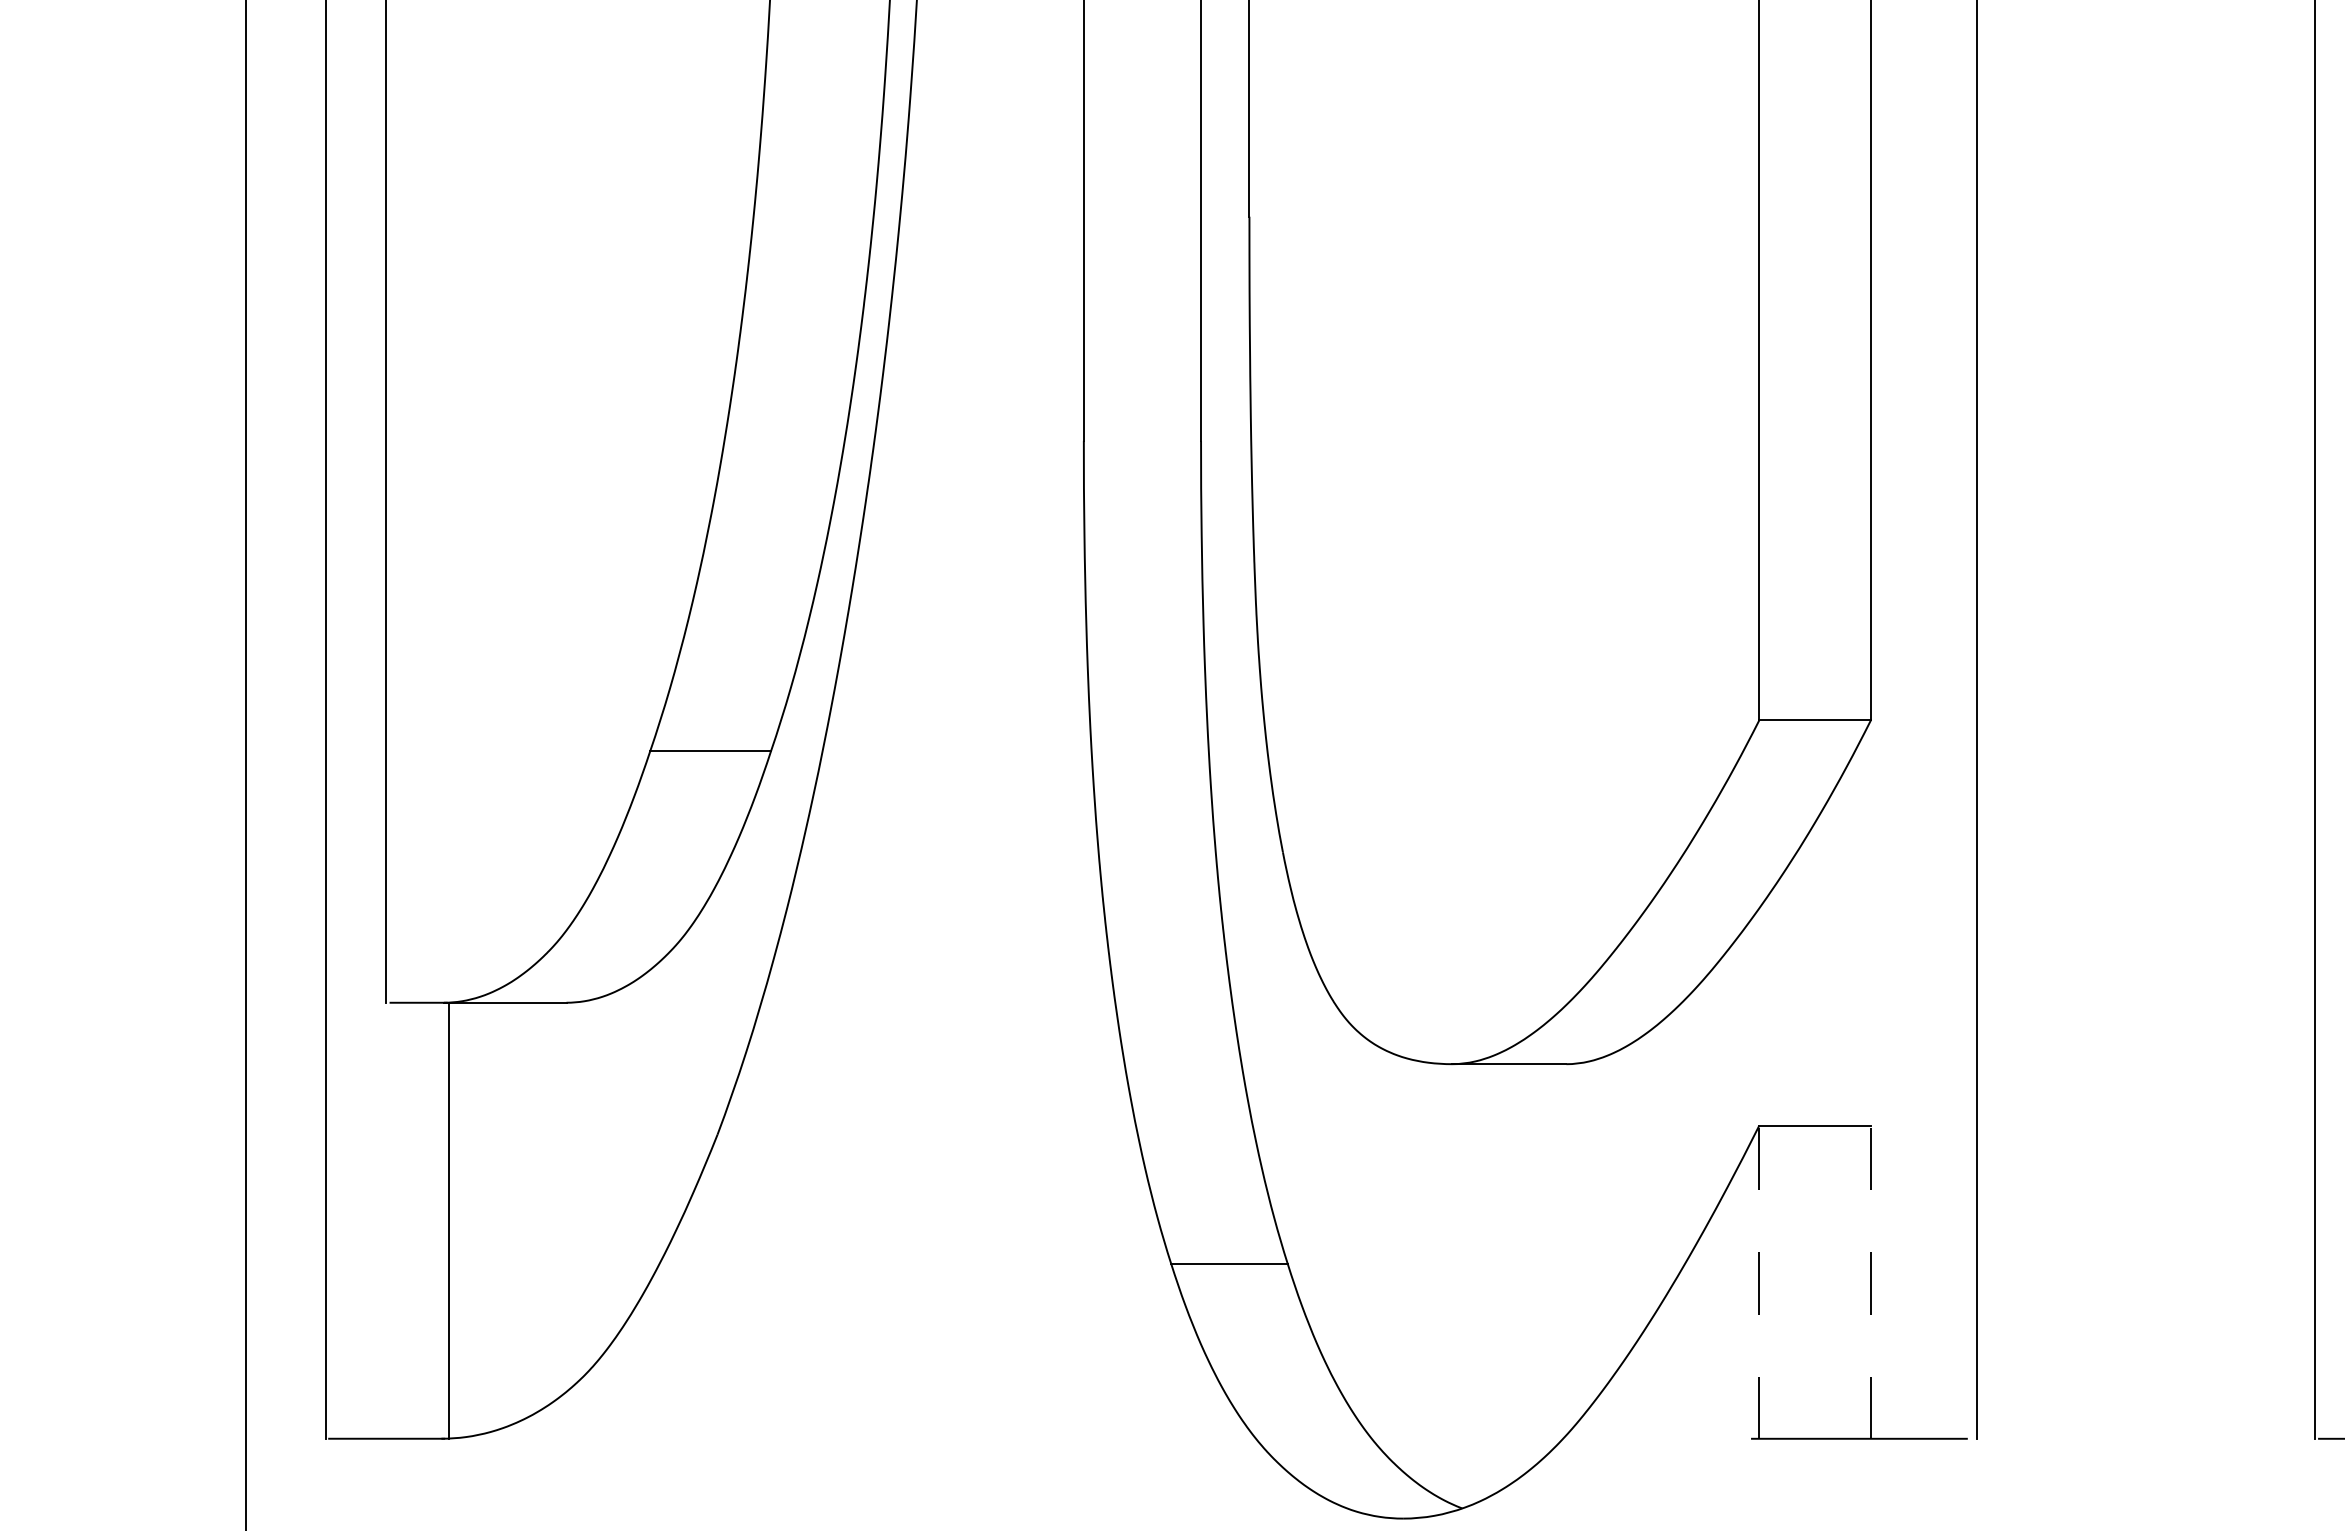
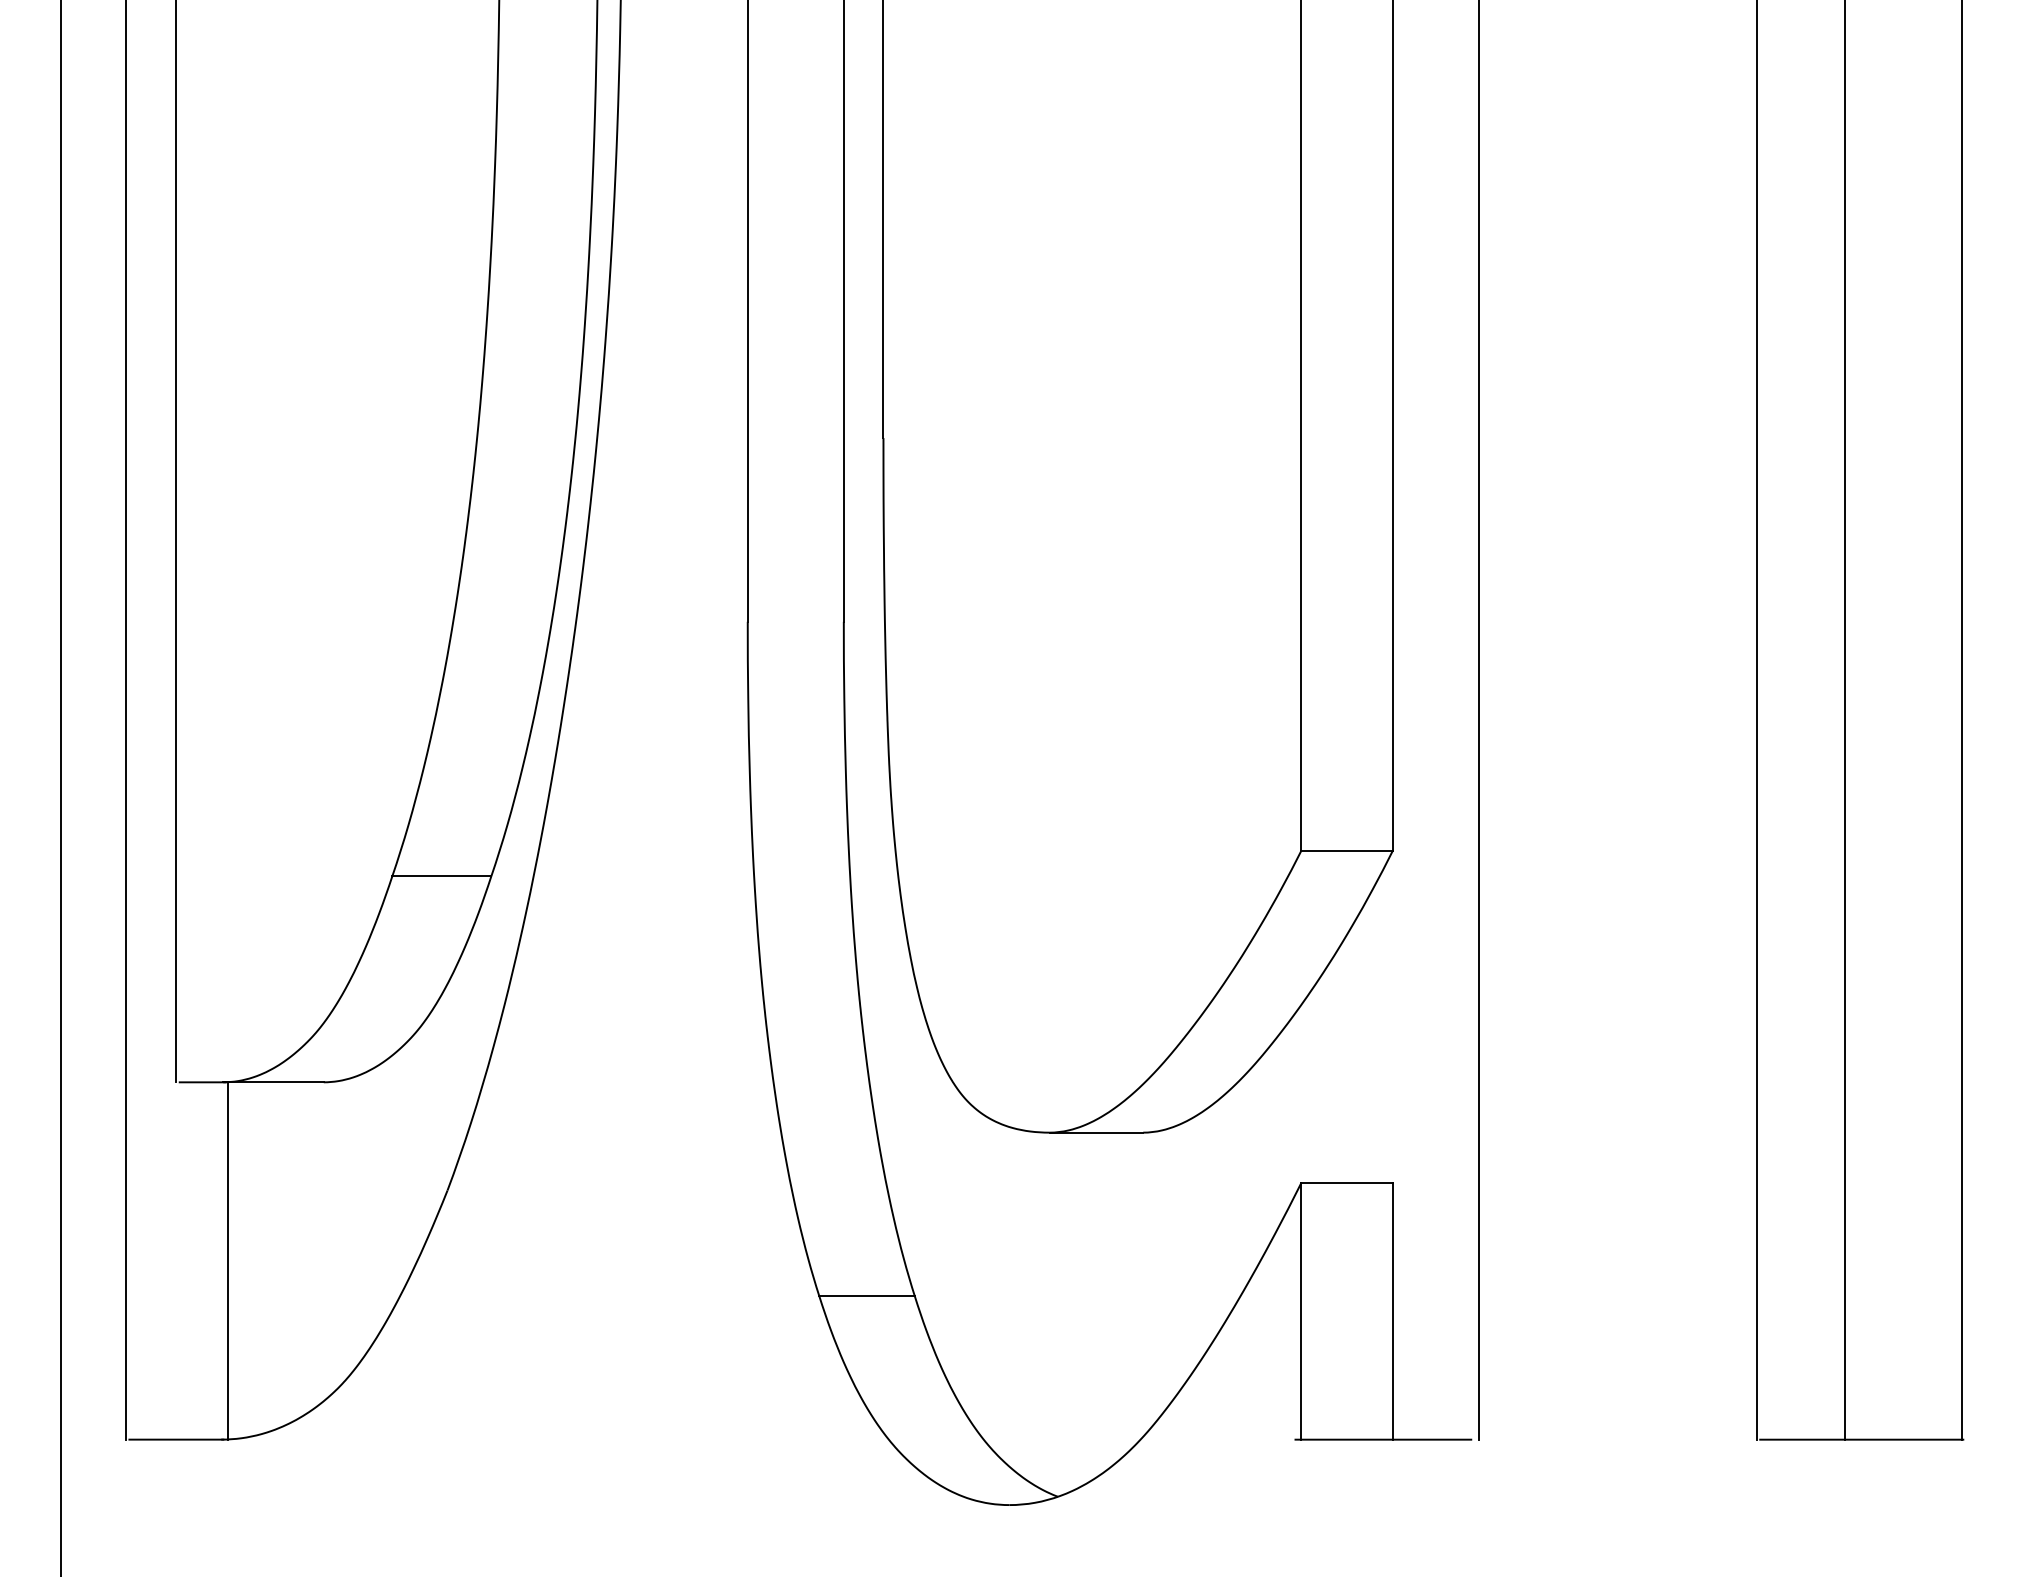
line: (1759, 1281) -> (1301, 1310), dashed -> solid
line: (1870, 1281) -> (1392, 1310), dashed -> solid

